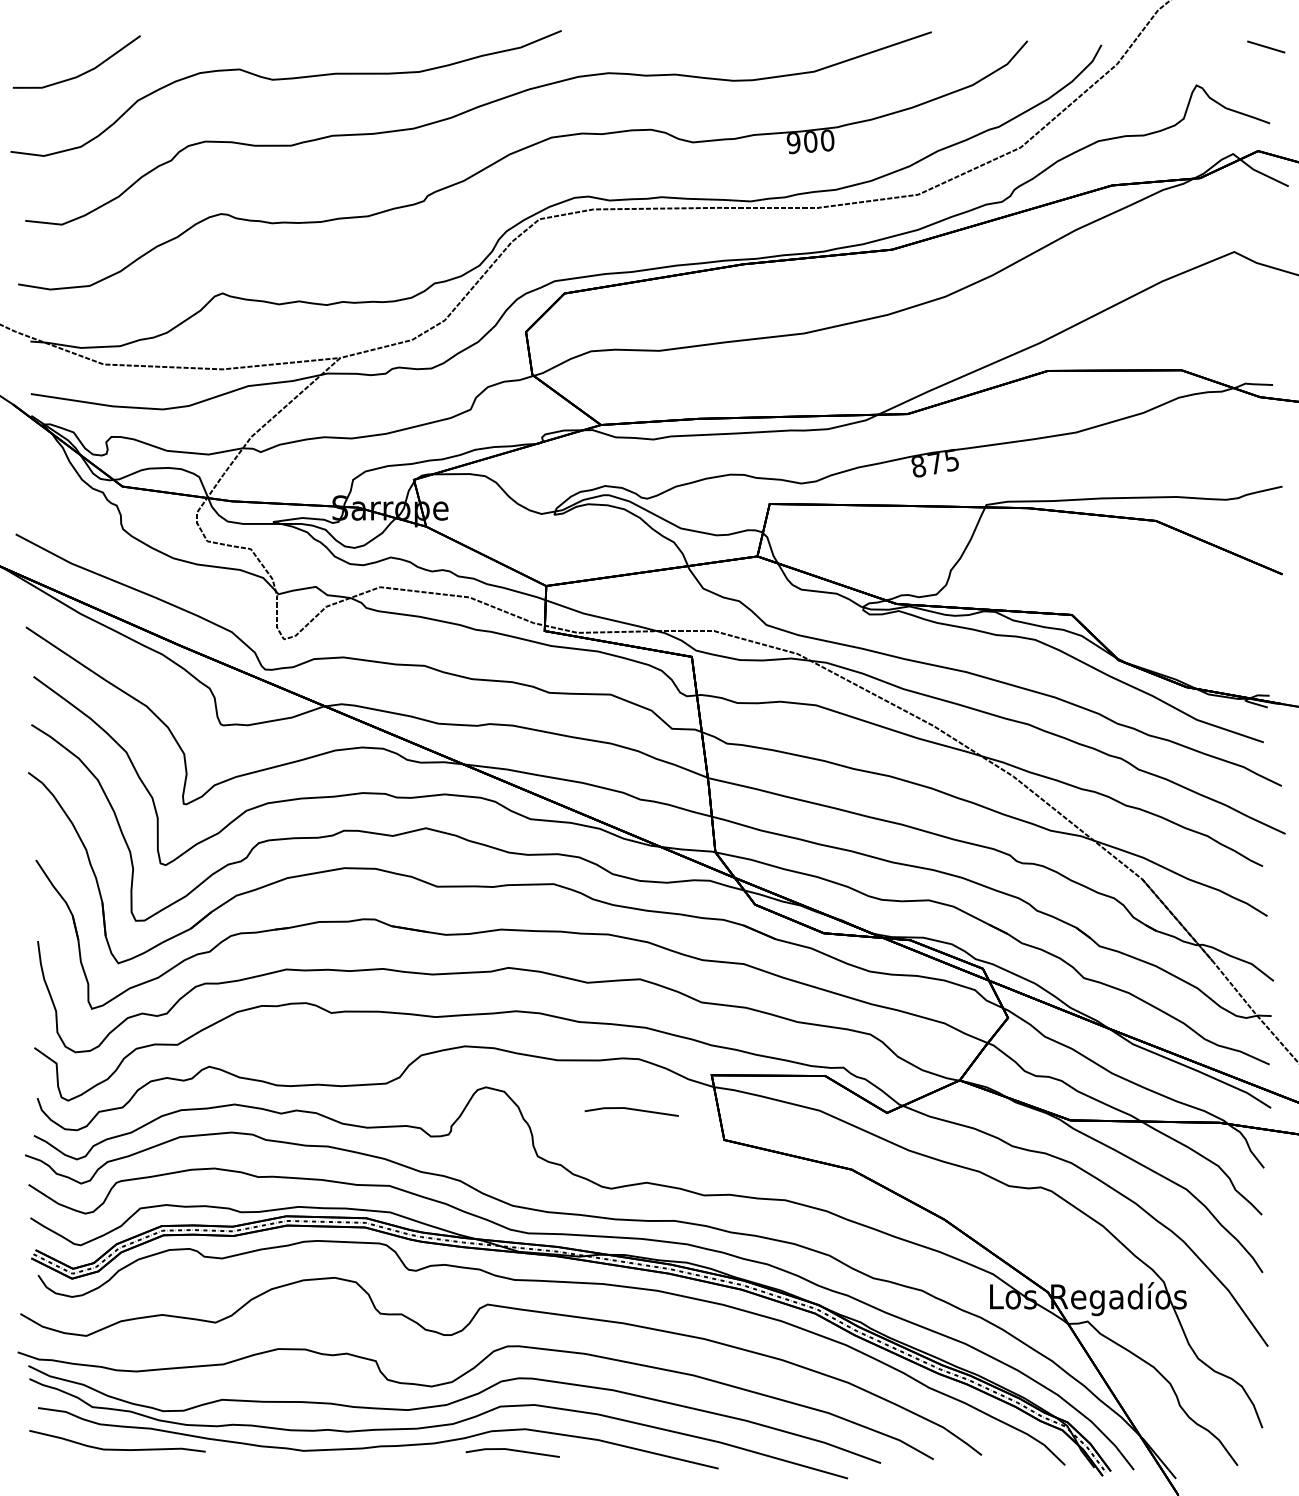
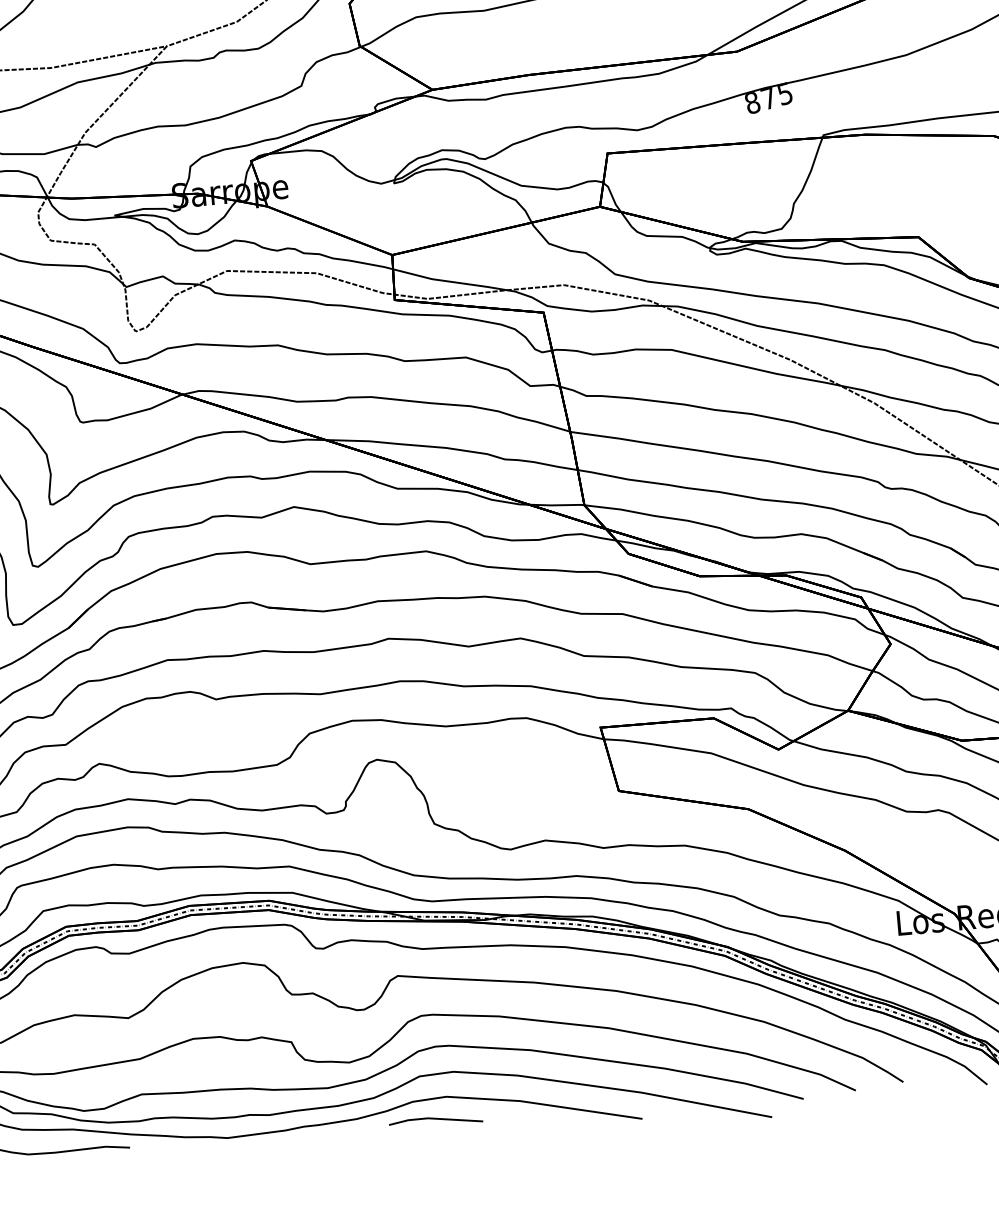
line: (632, 1110) -> (524, 769), removed

